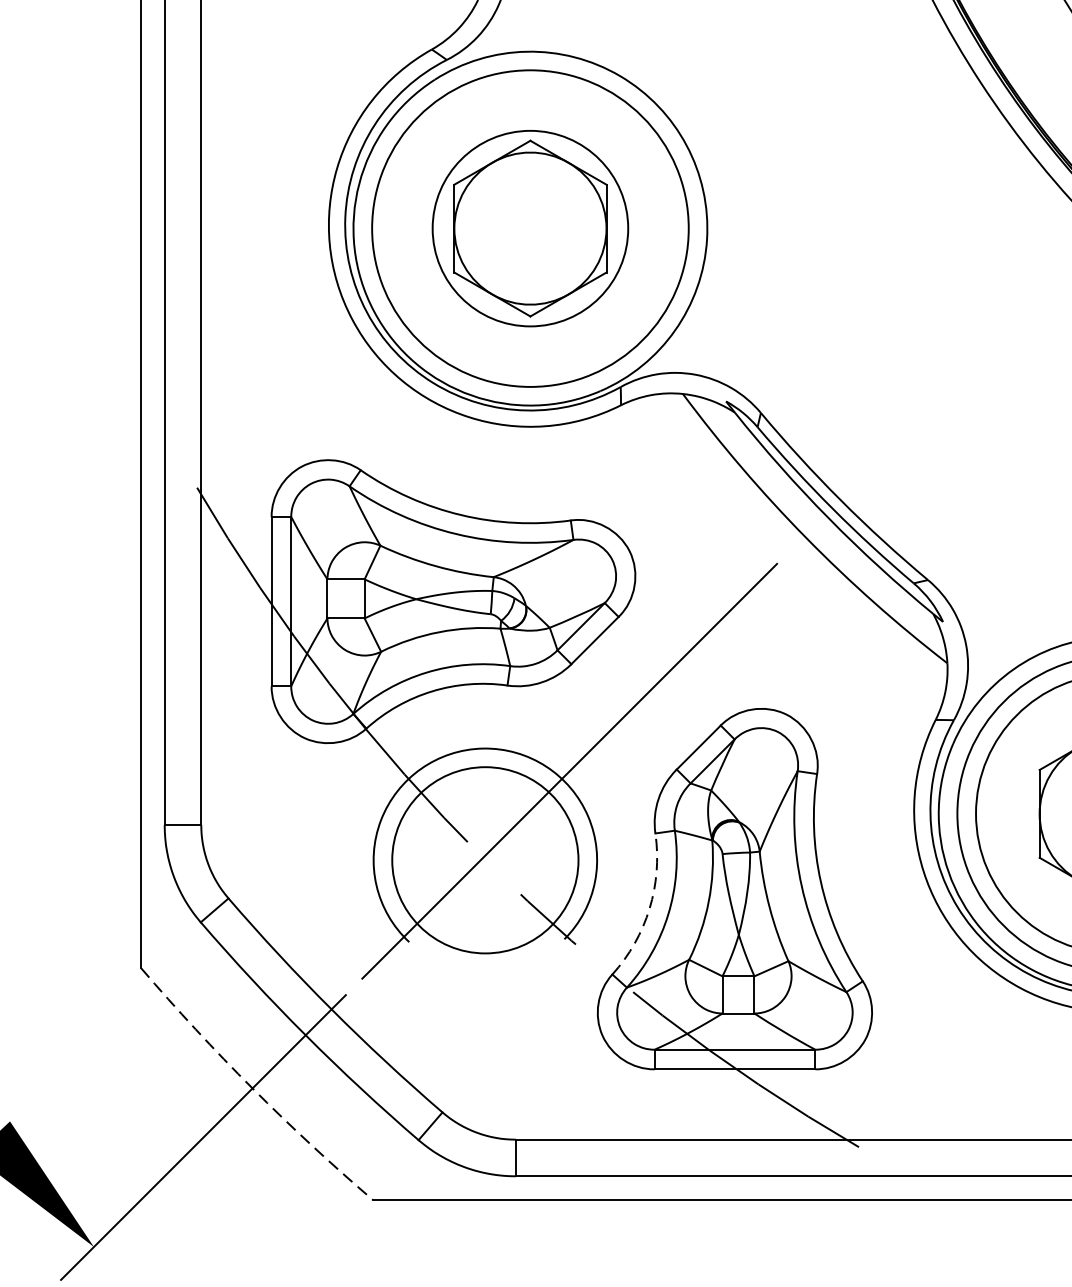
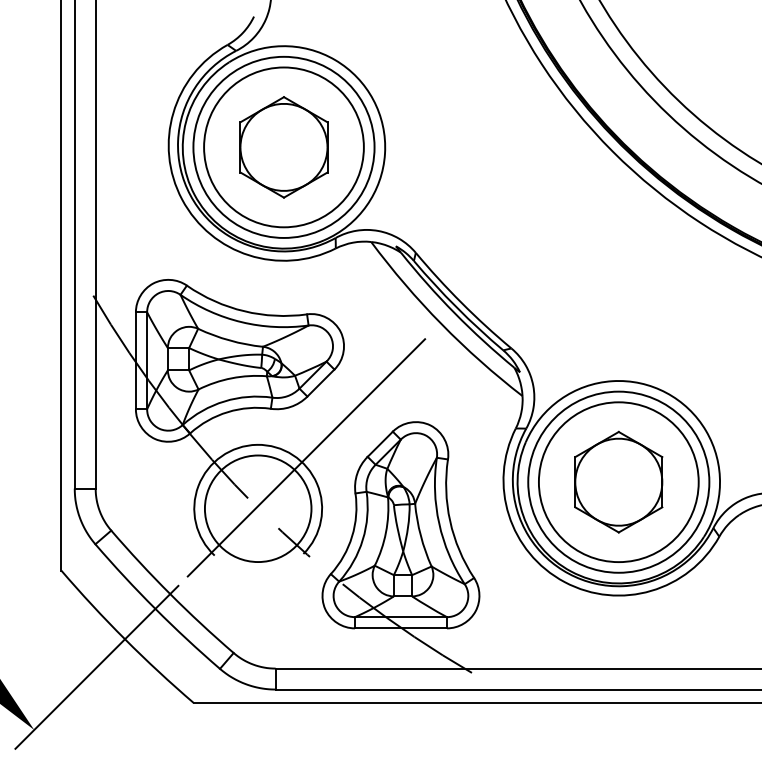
circle: (529, 228) -> (283, 147), size x1.43
arc: (650, 908) -> (352, 536), dashed -> solid
arc: (253, 1088) -> (125, 639), dashed -> solid

